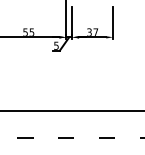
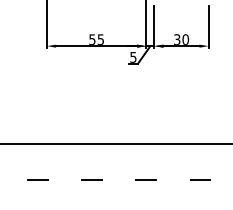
text: (95, 32) -> (185, 39), 37 -> 30

